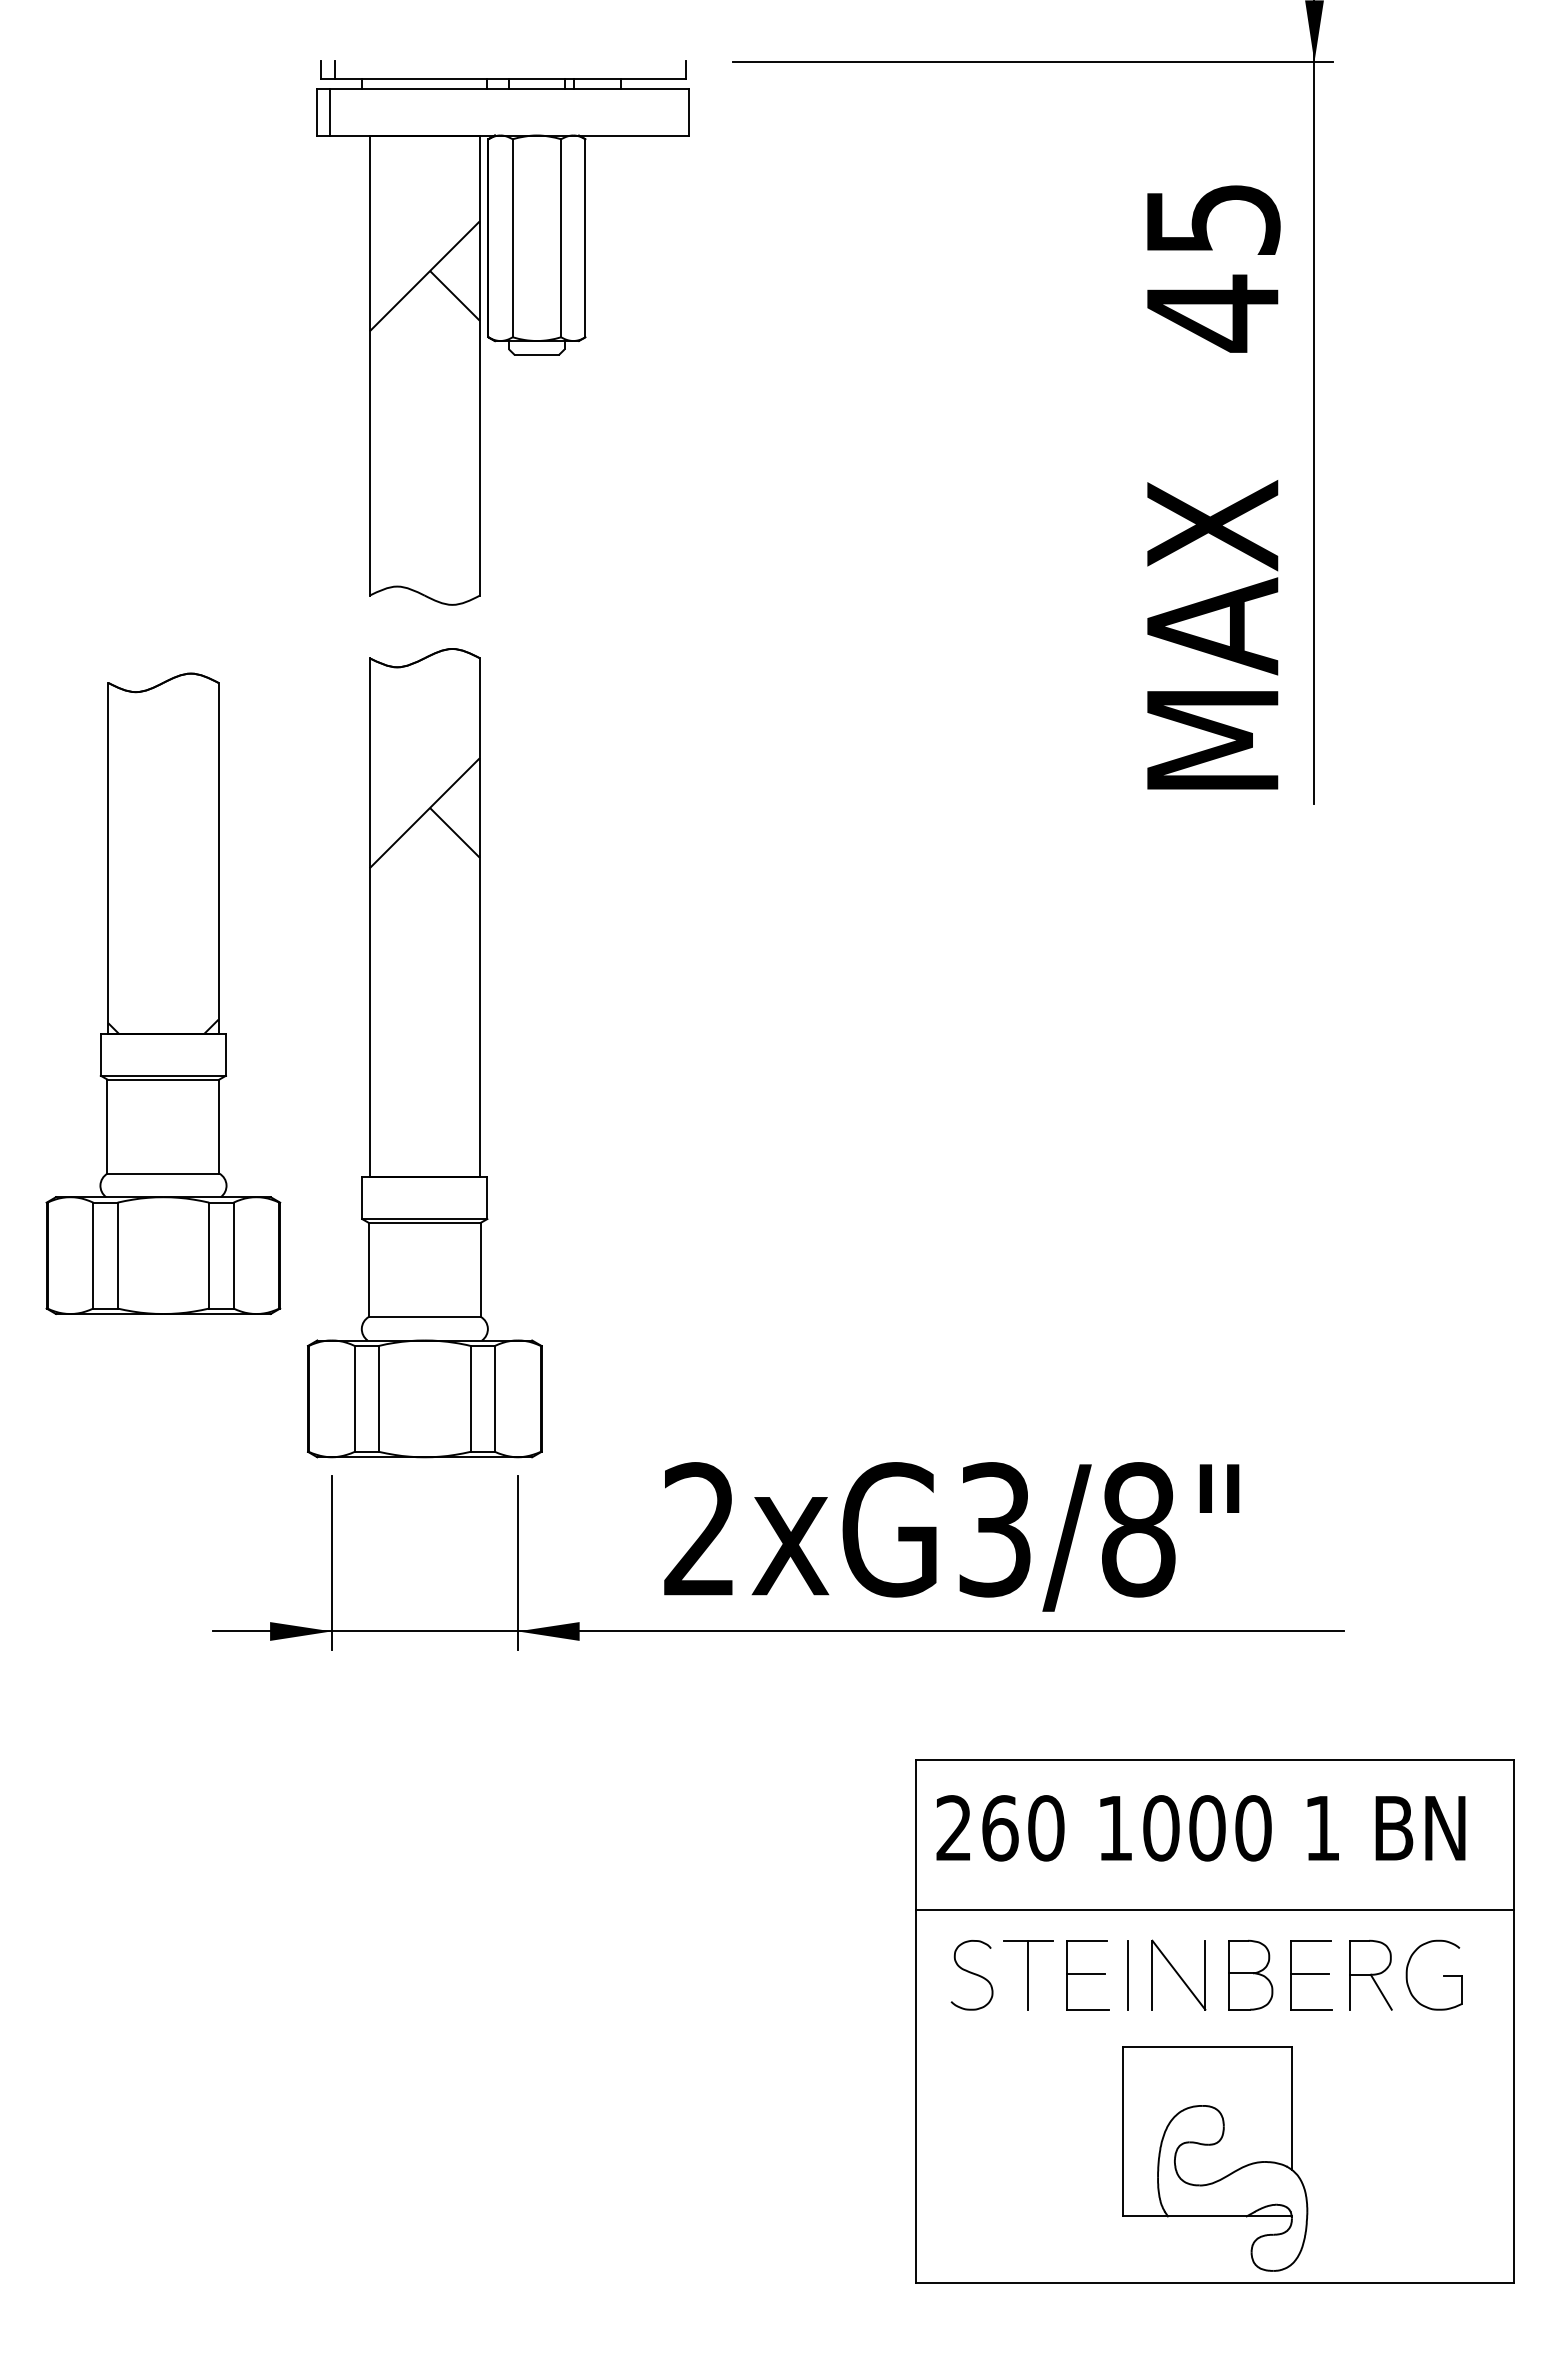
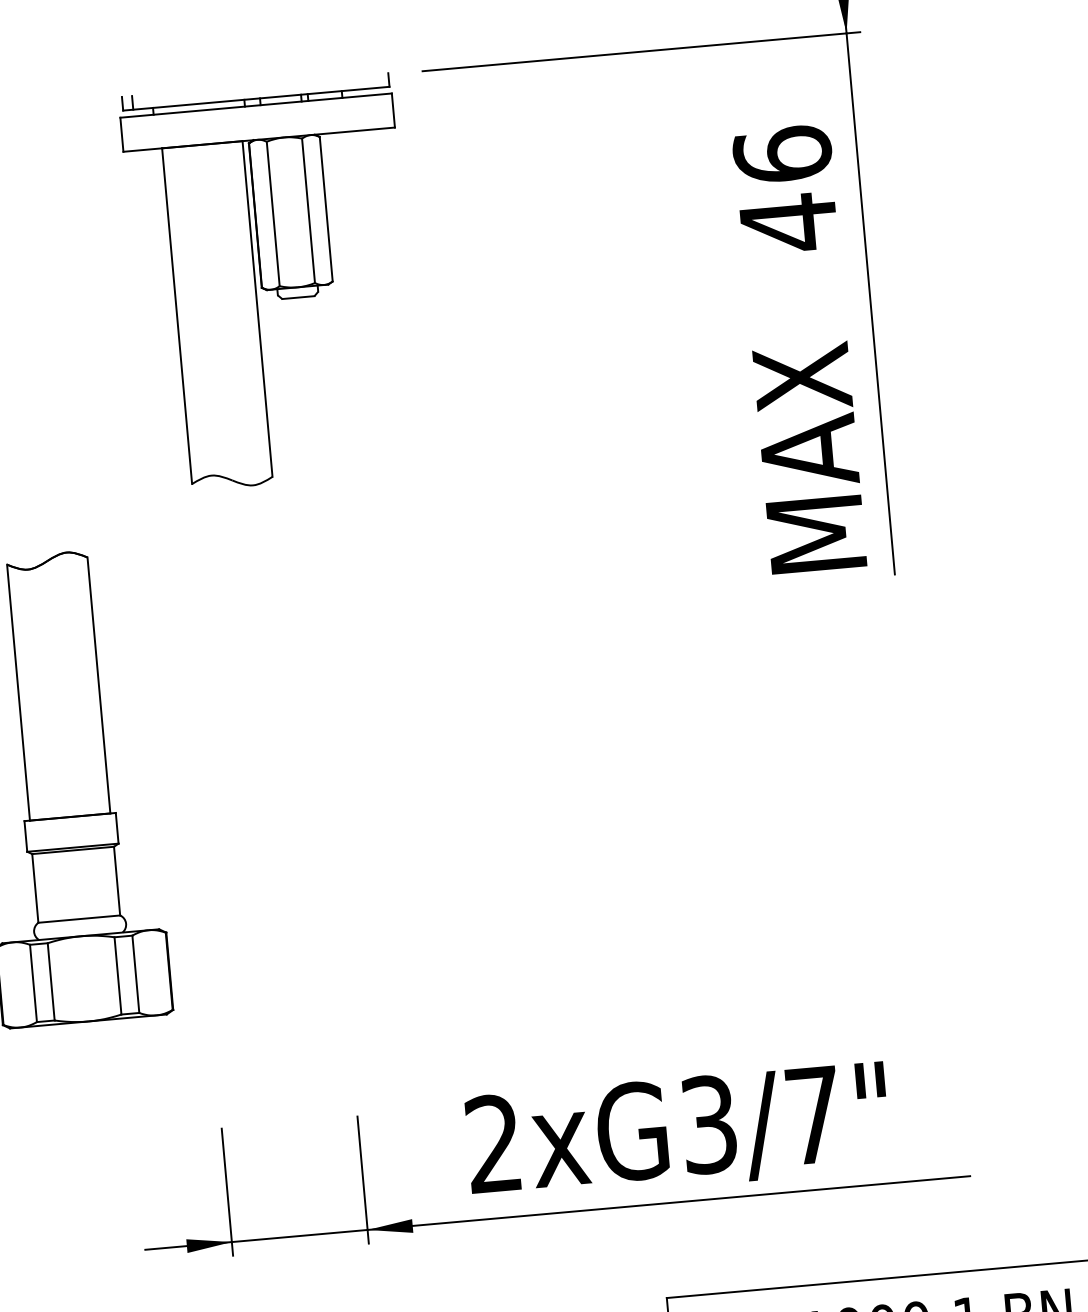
line: (330, 111) -> (132, 133), removed
text: (1212, 218) -> (782, 154), 45 -> 46
hatch: (424, 276) -> (211, 247), removed
hatch: (163, 1026) -> (69, 811), removed
part: (424, 1053) -> (261, 814), removed
text: (1138, 1529) -> (813, 1115), 2xG3/8" -> 2xG3/7"

